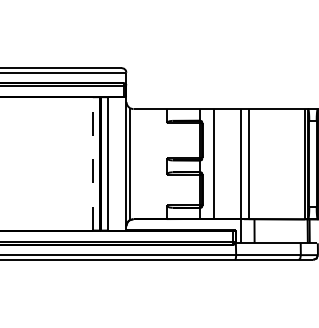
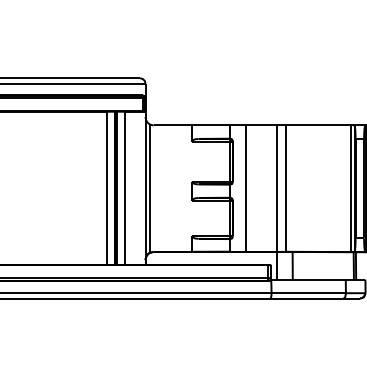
line: (92, 163) -> (106, 187), dashed -> solid

